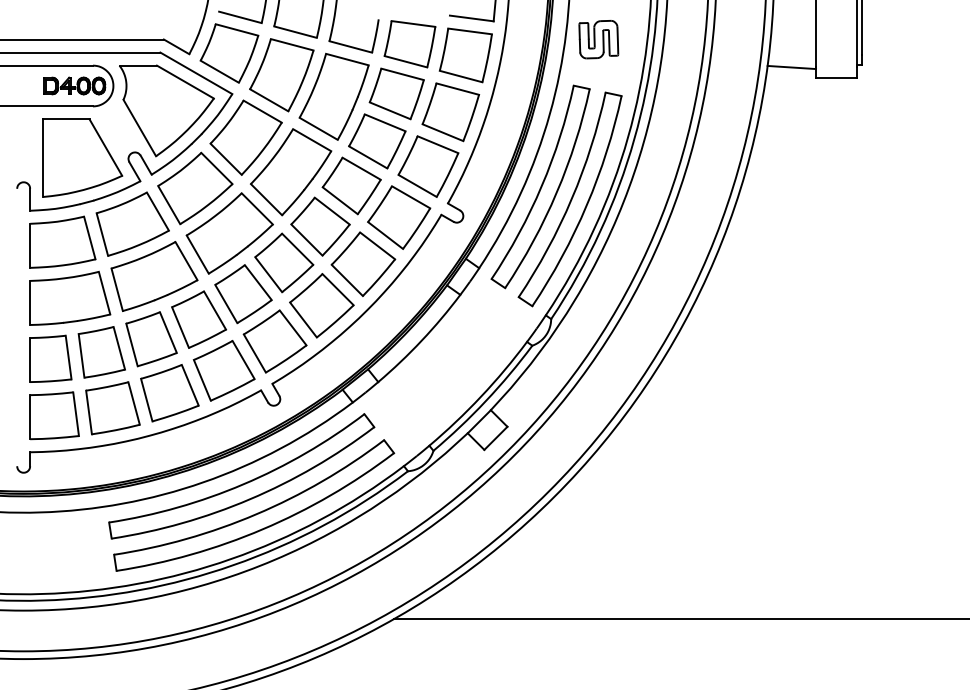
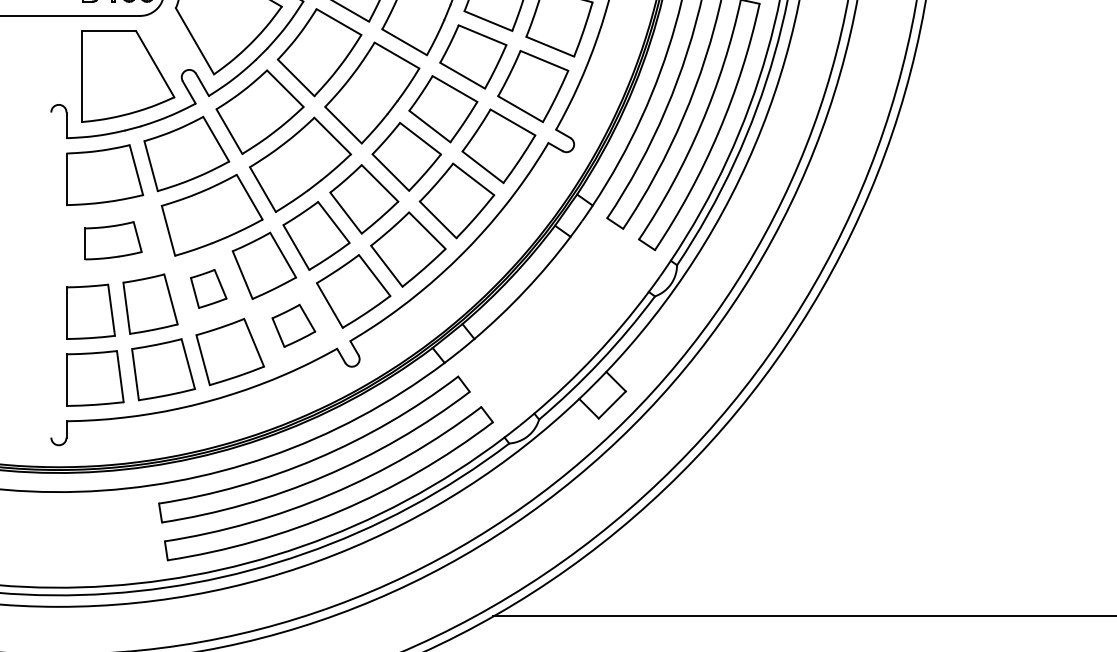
part: (70, 297) -> (113, 239), size x0.6
part: (151, 339) -> (208, 289), size x0.6
part: (223, 370) -> (293, 325), size x0.6

